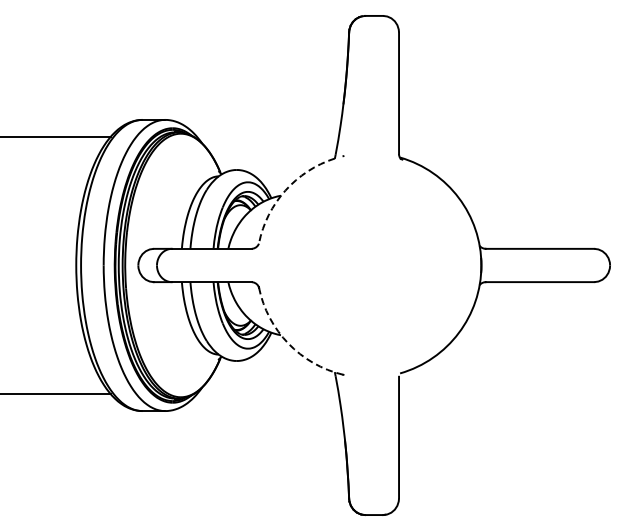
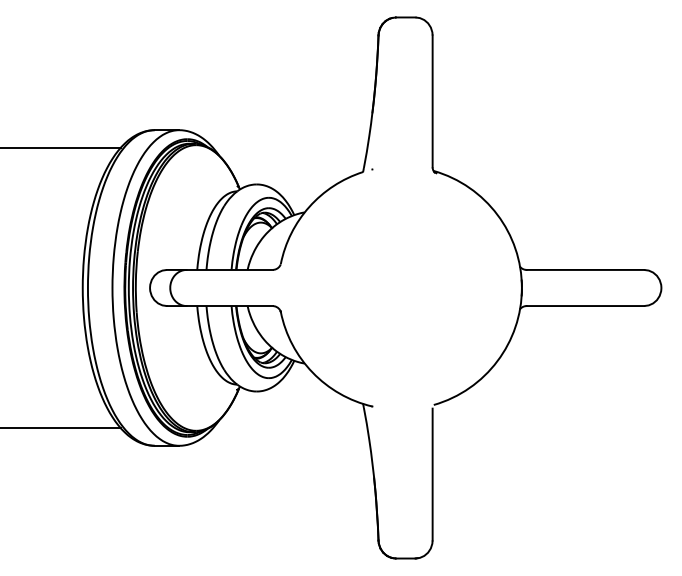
arc: (285, 190) -> (309, 206), dashed -> solid
arc: (288, 343) -> (312, 372), dashed -> solid

